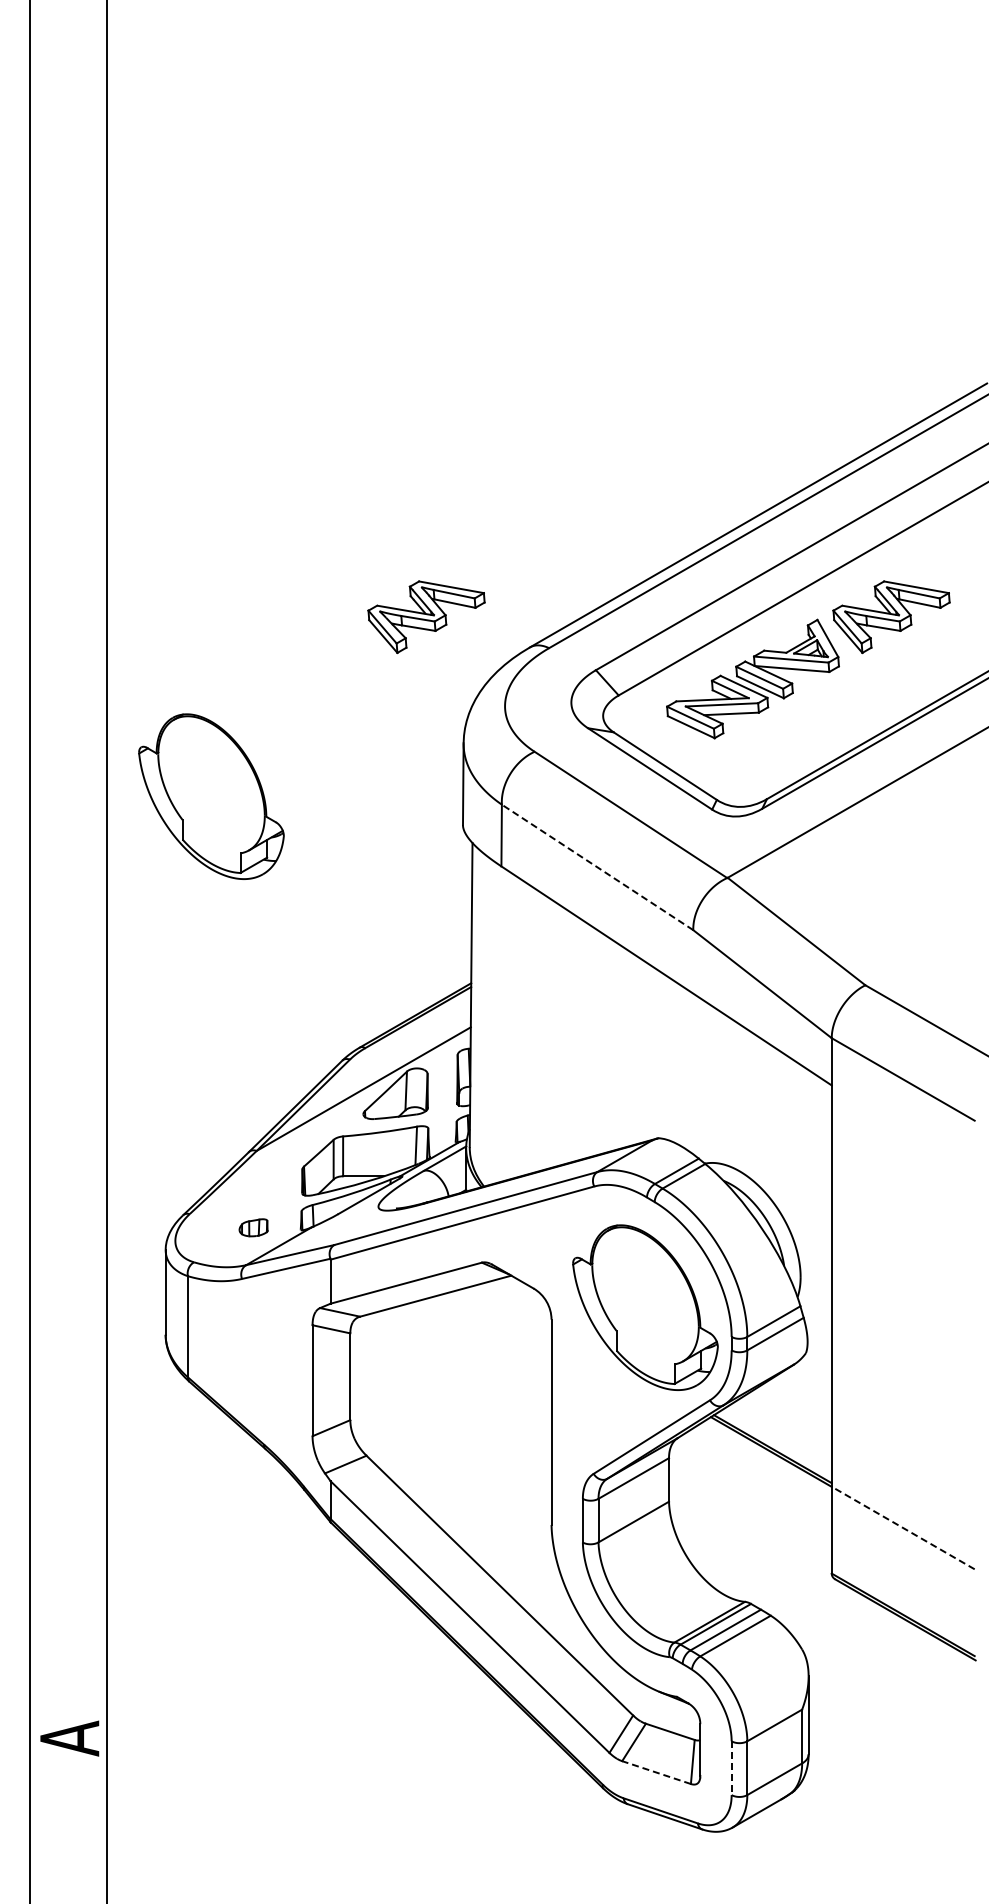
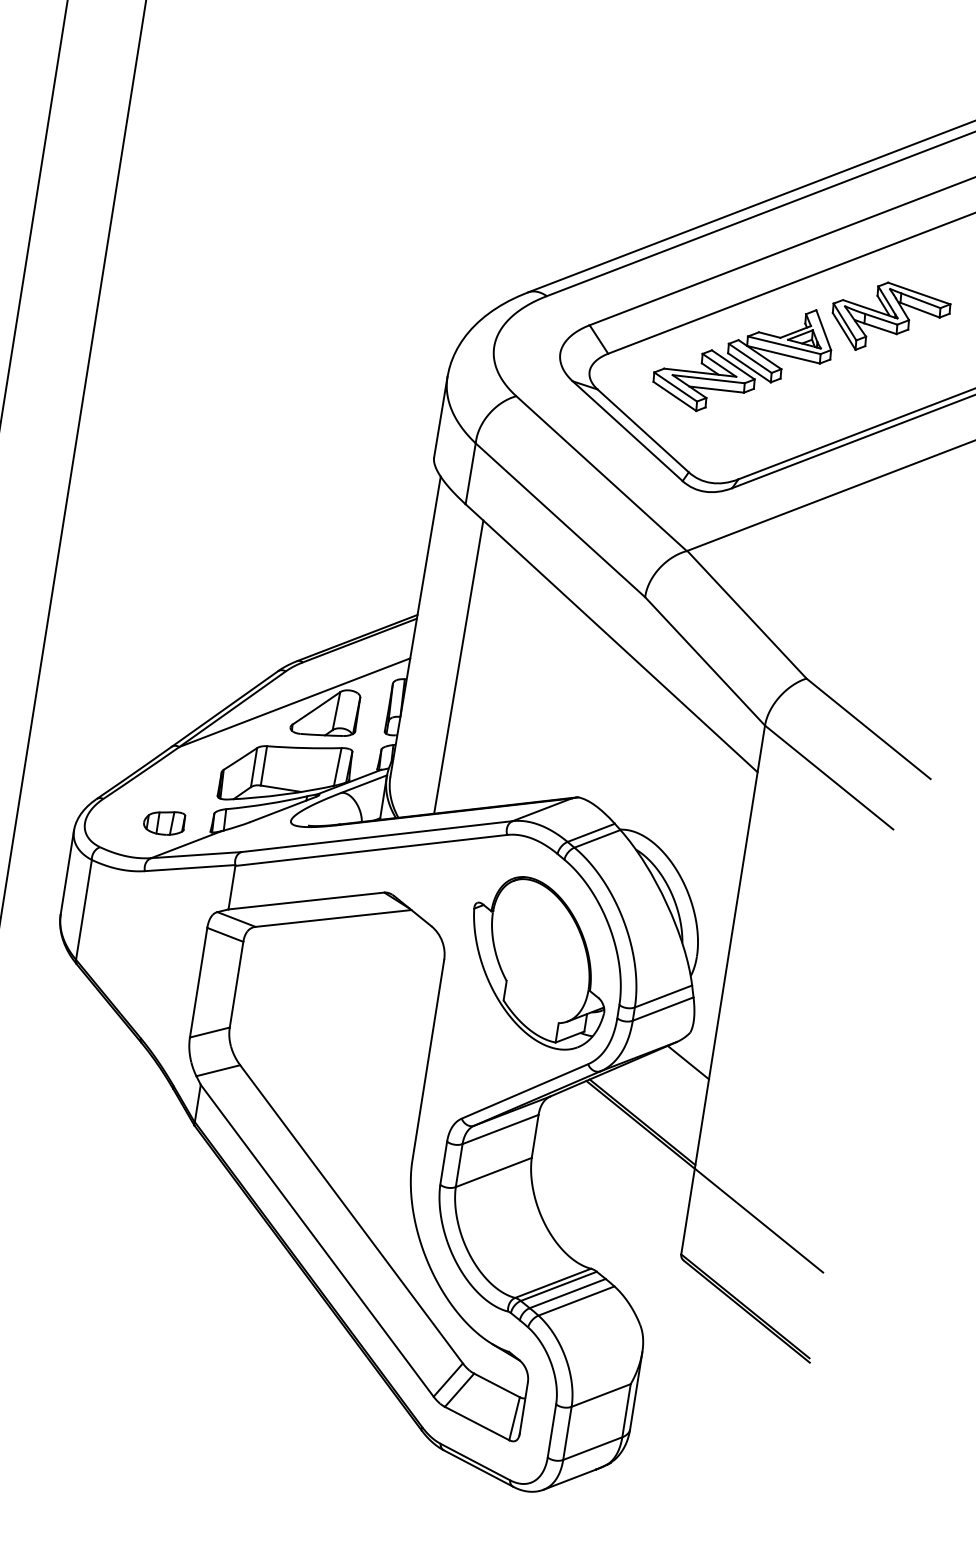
part: (426, 617) -> (430, 246), removed
part: (211, 796) -> (190, 389), removed
line: (597, 867) -> (560, 520), dashed -> solid
line: (519, 1027) -> (458, 666), added
part: (253, 1227) -> (164, 822), size x1.43
line: (808, 1382) -> (688, 1062), added
line: (903, 1528) -> (759, 1221), dashed -> solid
line: (731, 1768) -> (551, 1431), dashed -> solid
line: (656, 1772) -> (477, 1423), dashed -> solid

